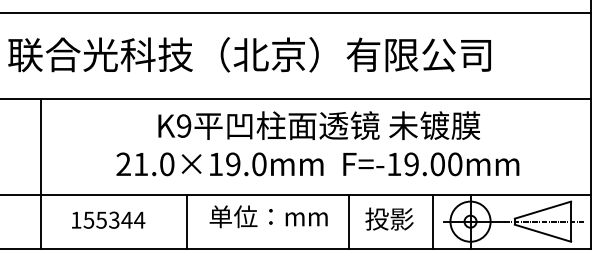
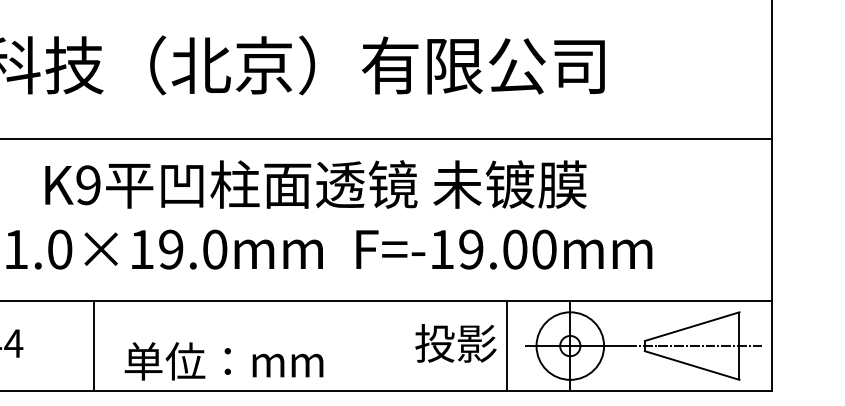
text: (268, 216) -> (223, 360), moved
text: (389, 218) -> (455, 342), moved
line: (349, 221) -> (366, 345), removed

